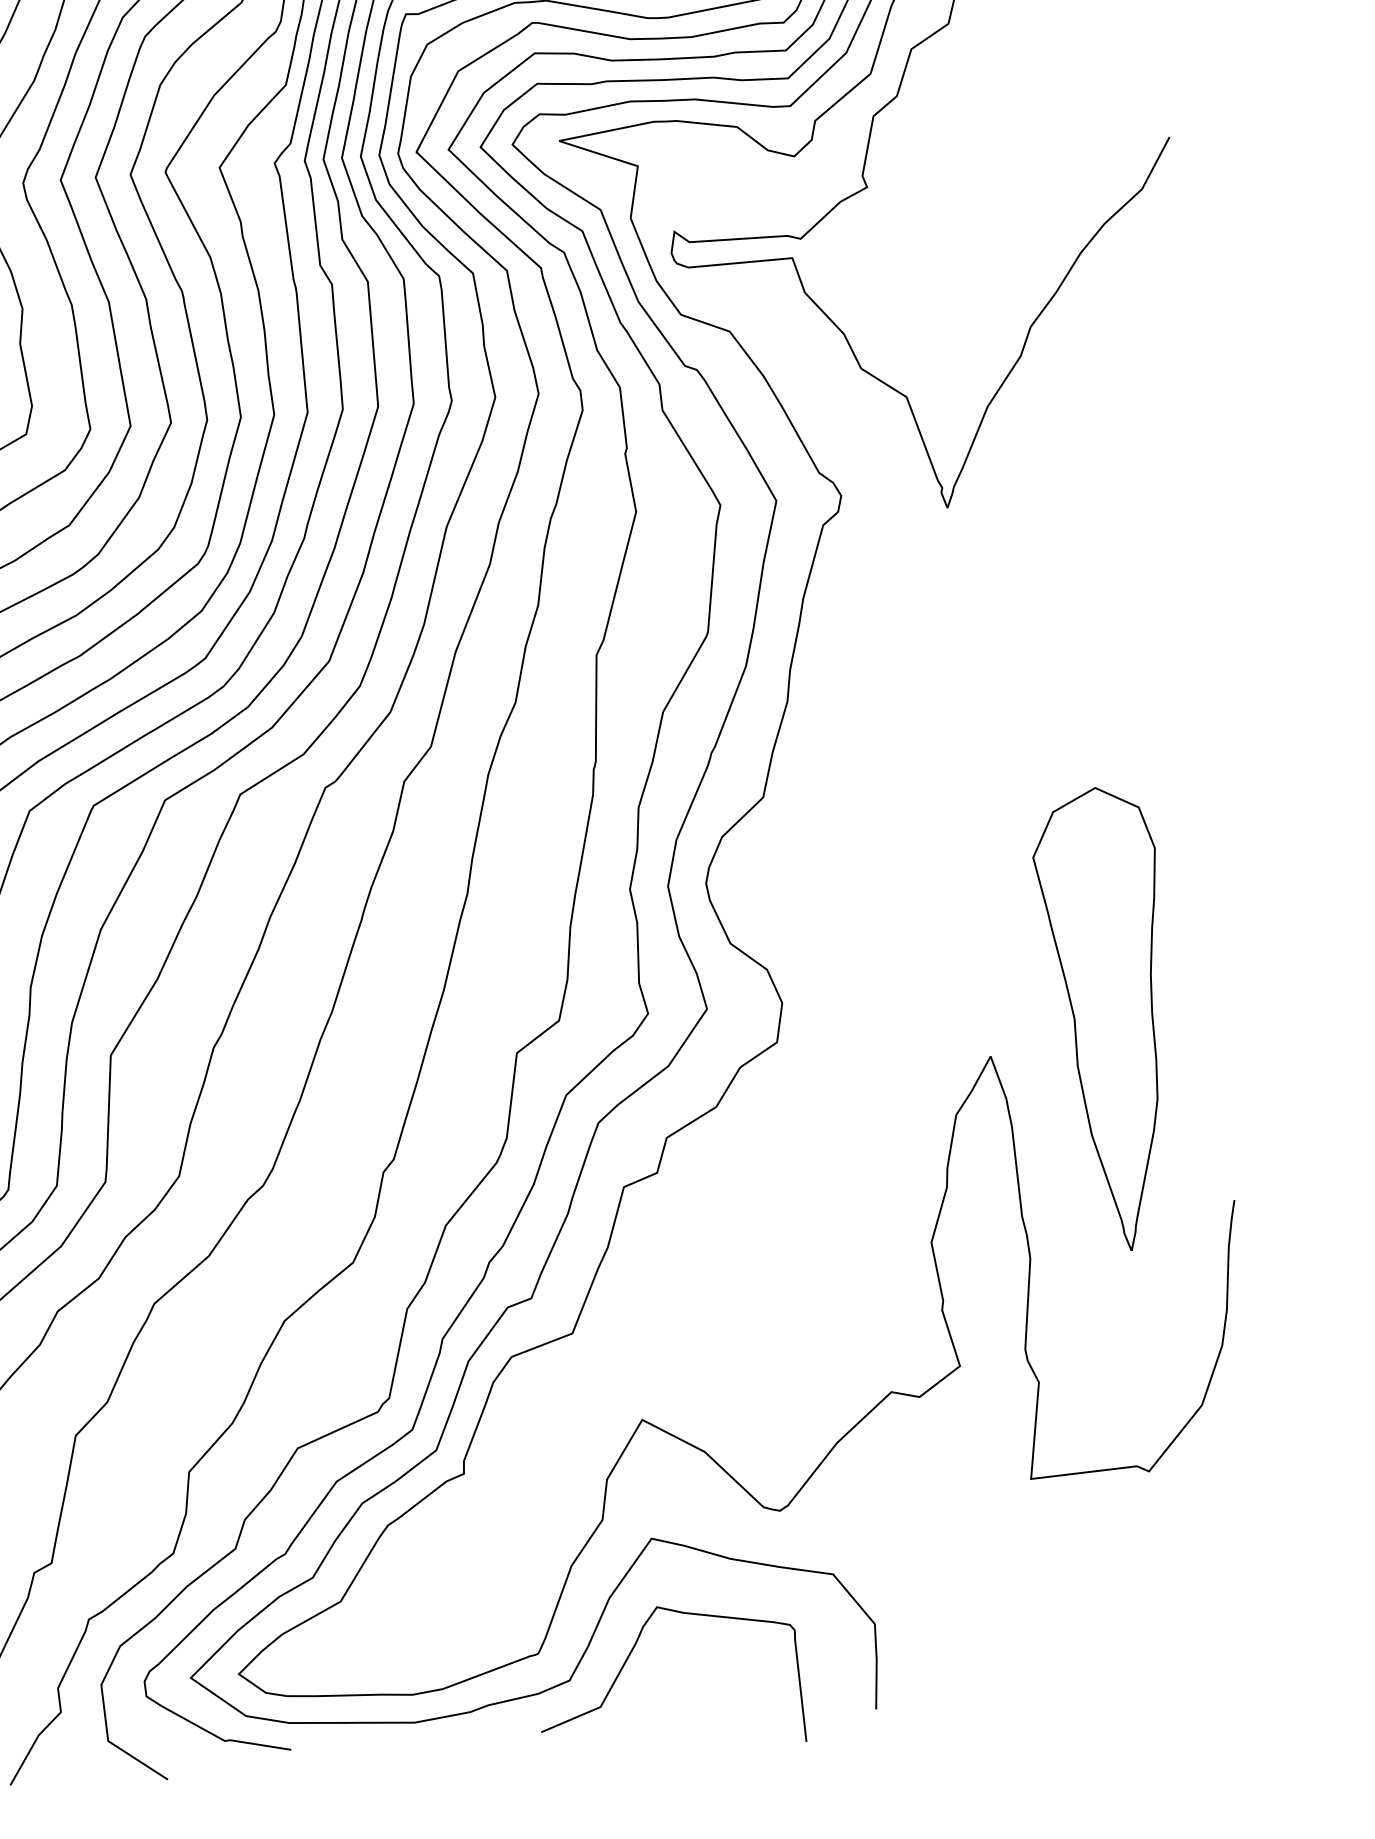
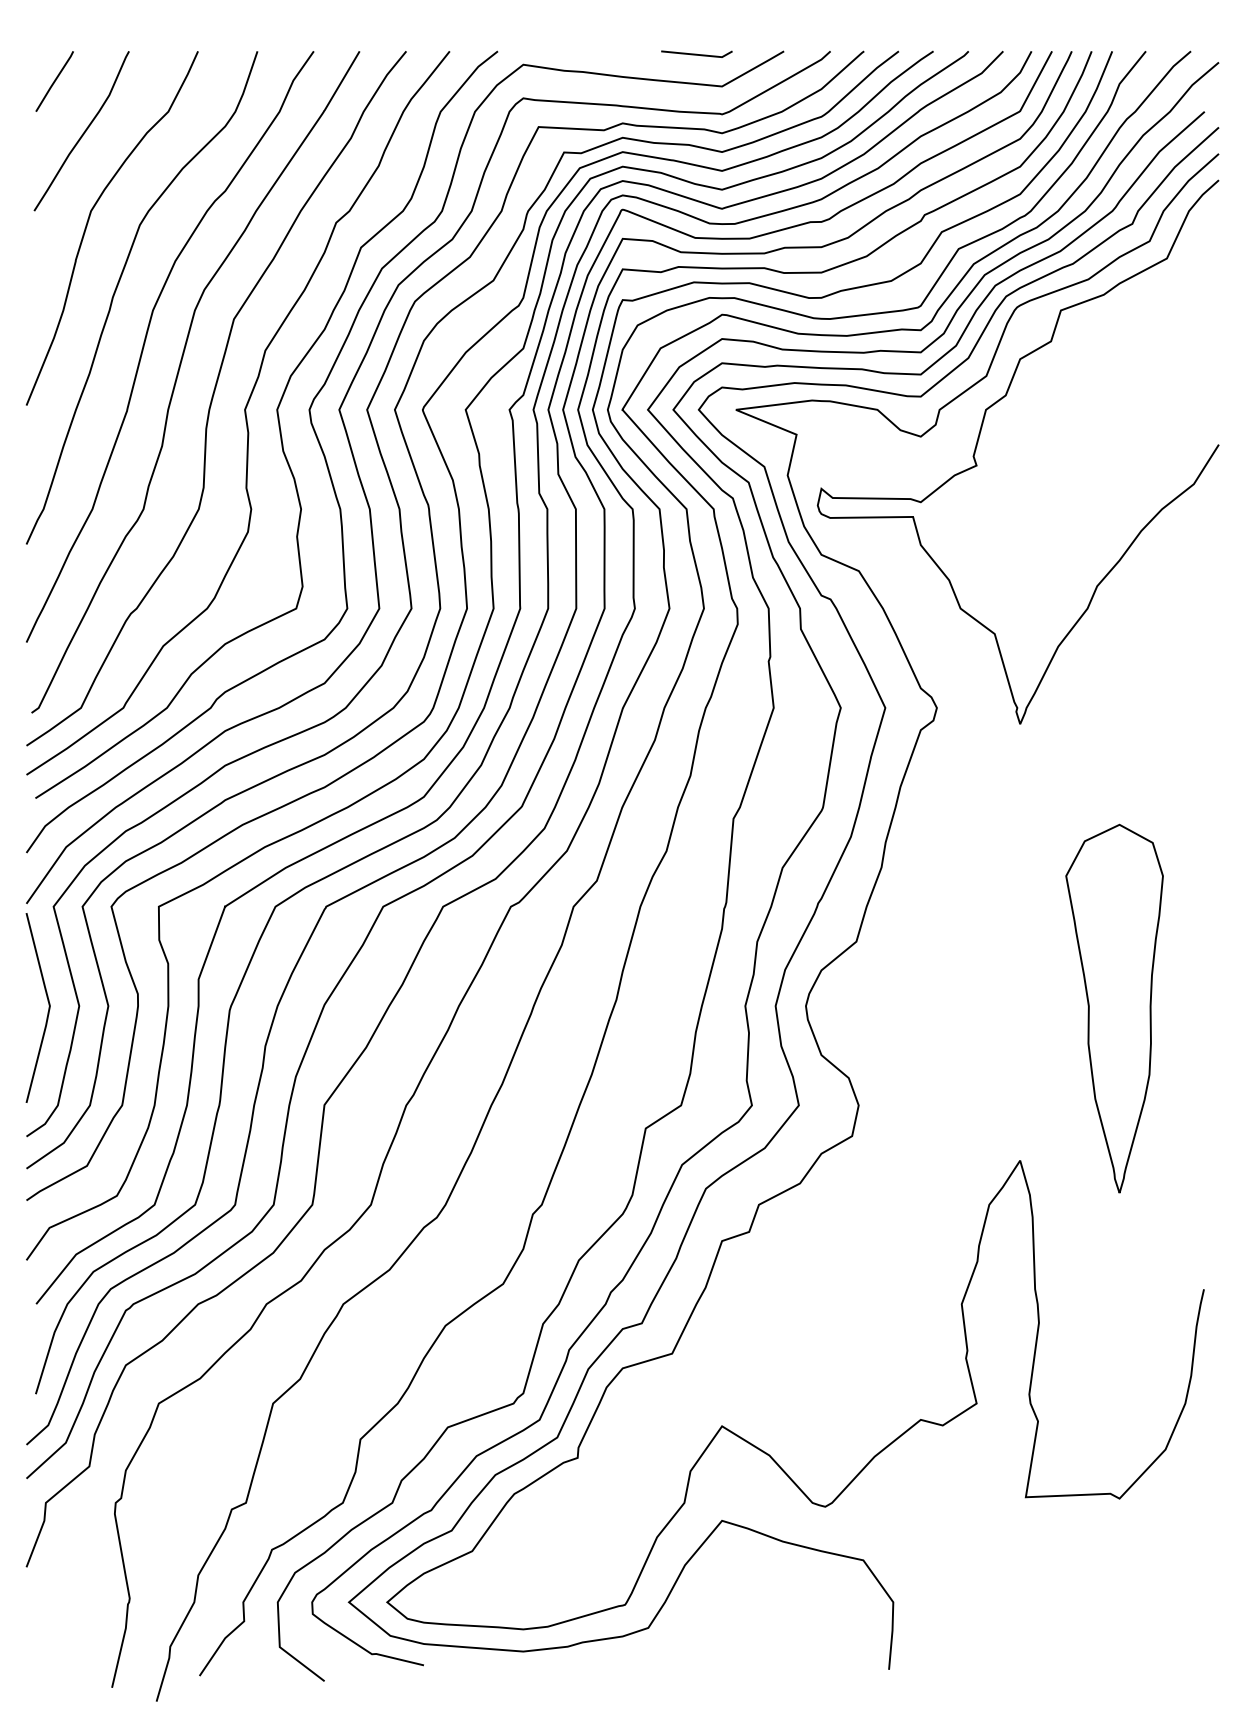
part: (1107, 1019) -> (1114, 1008), moved
curve: (630, 1654) -> (698, 1611), removed

